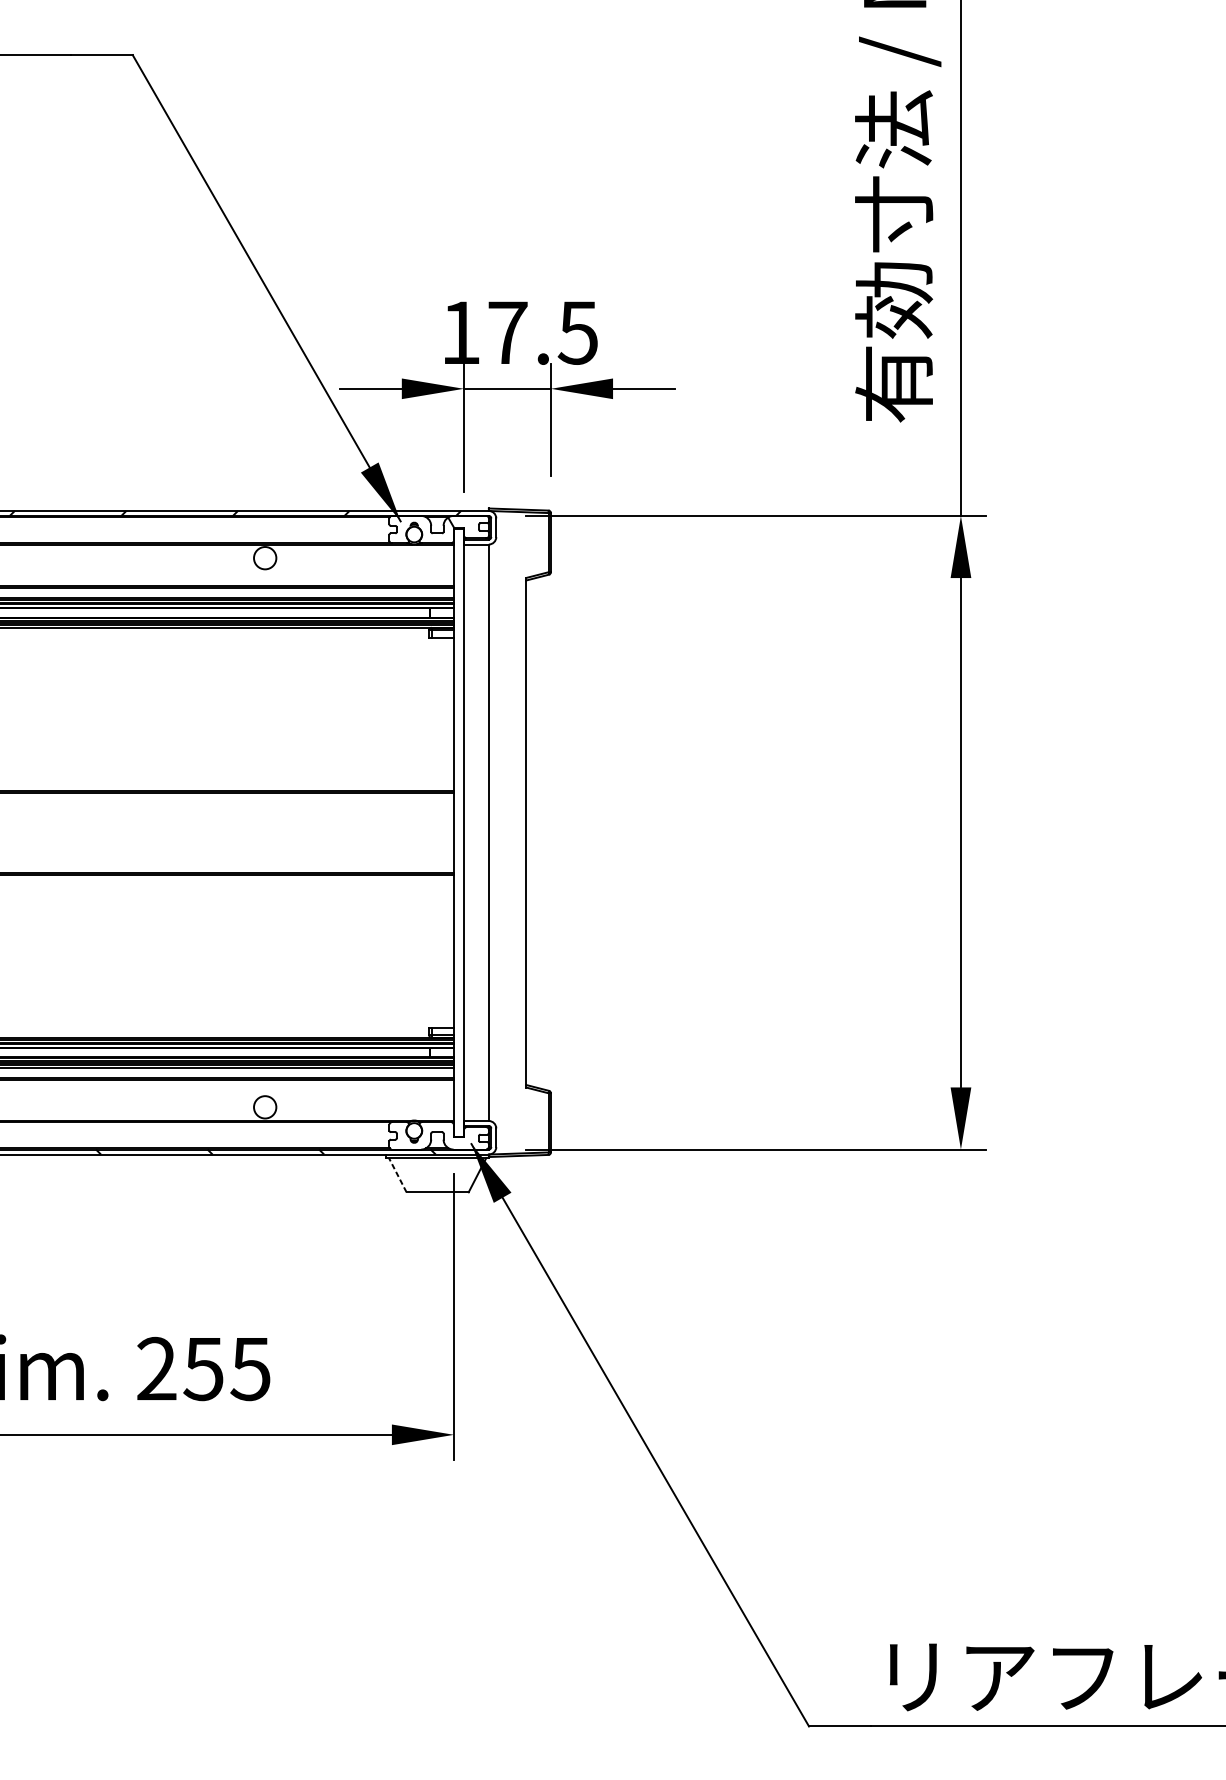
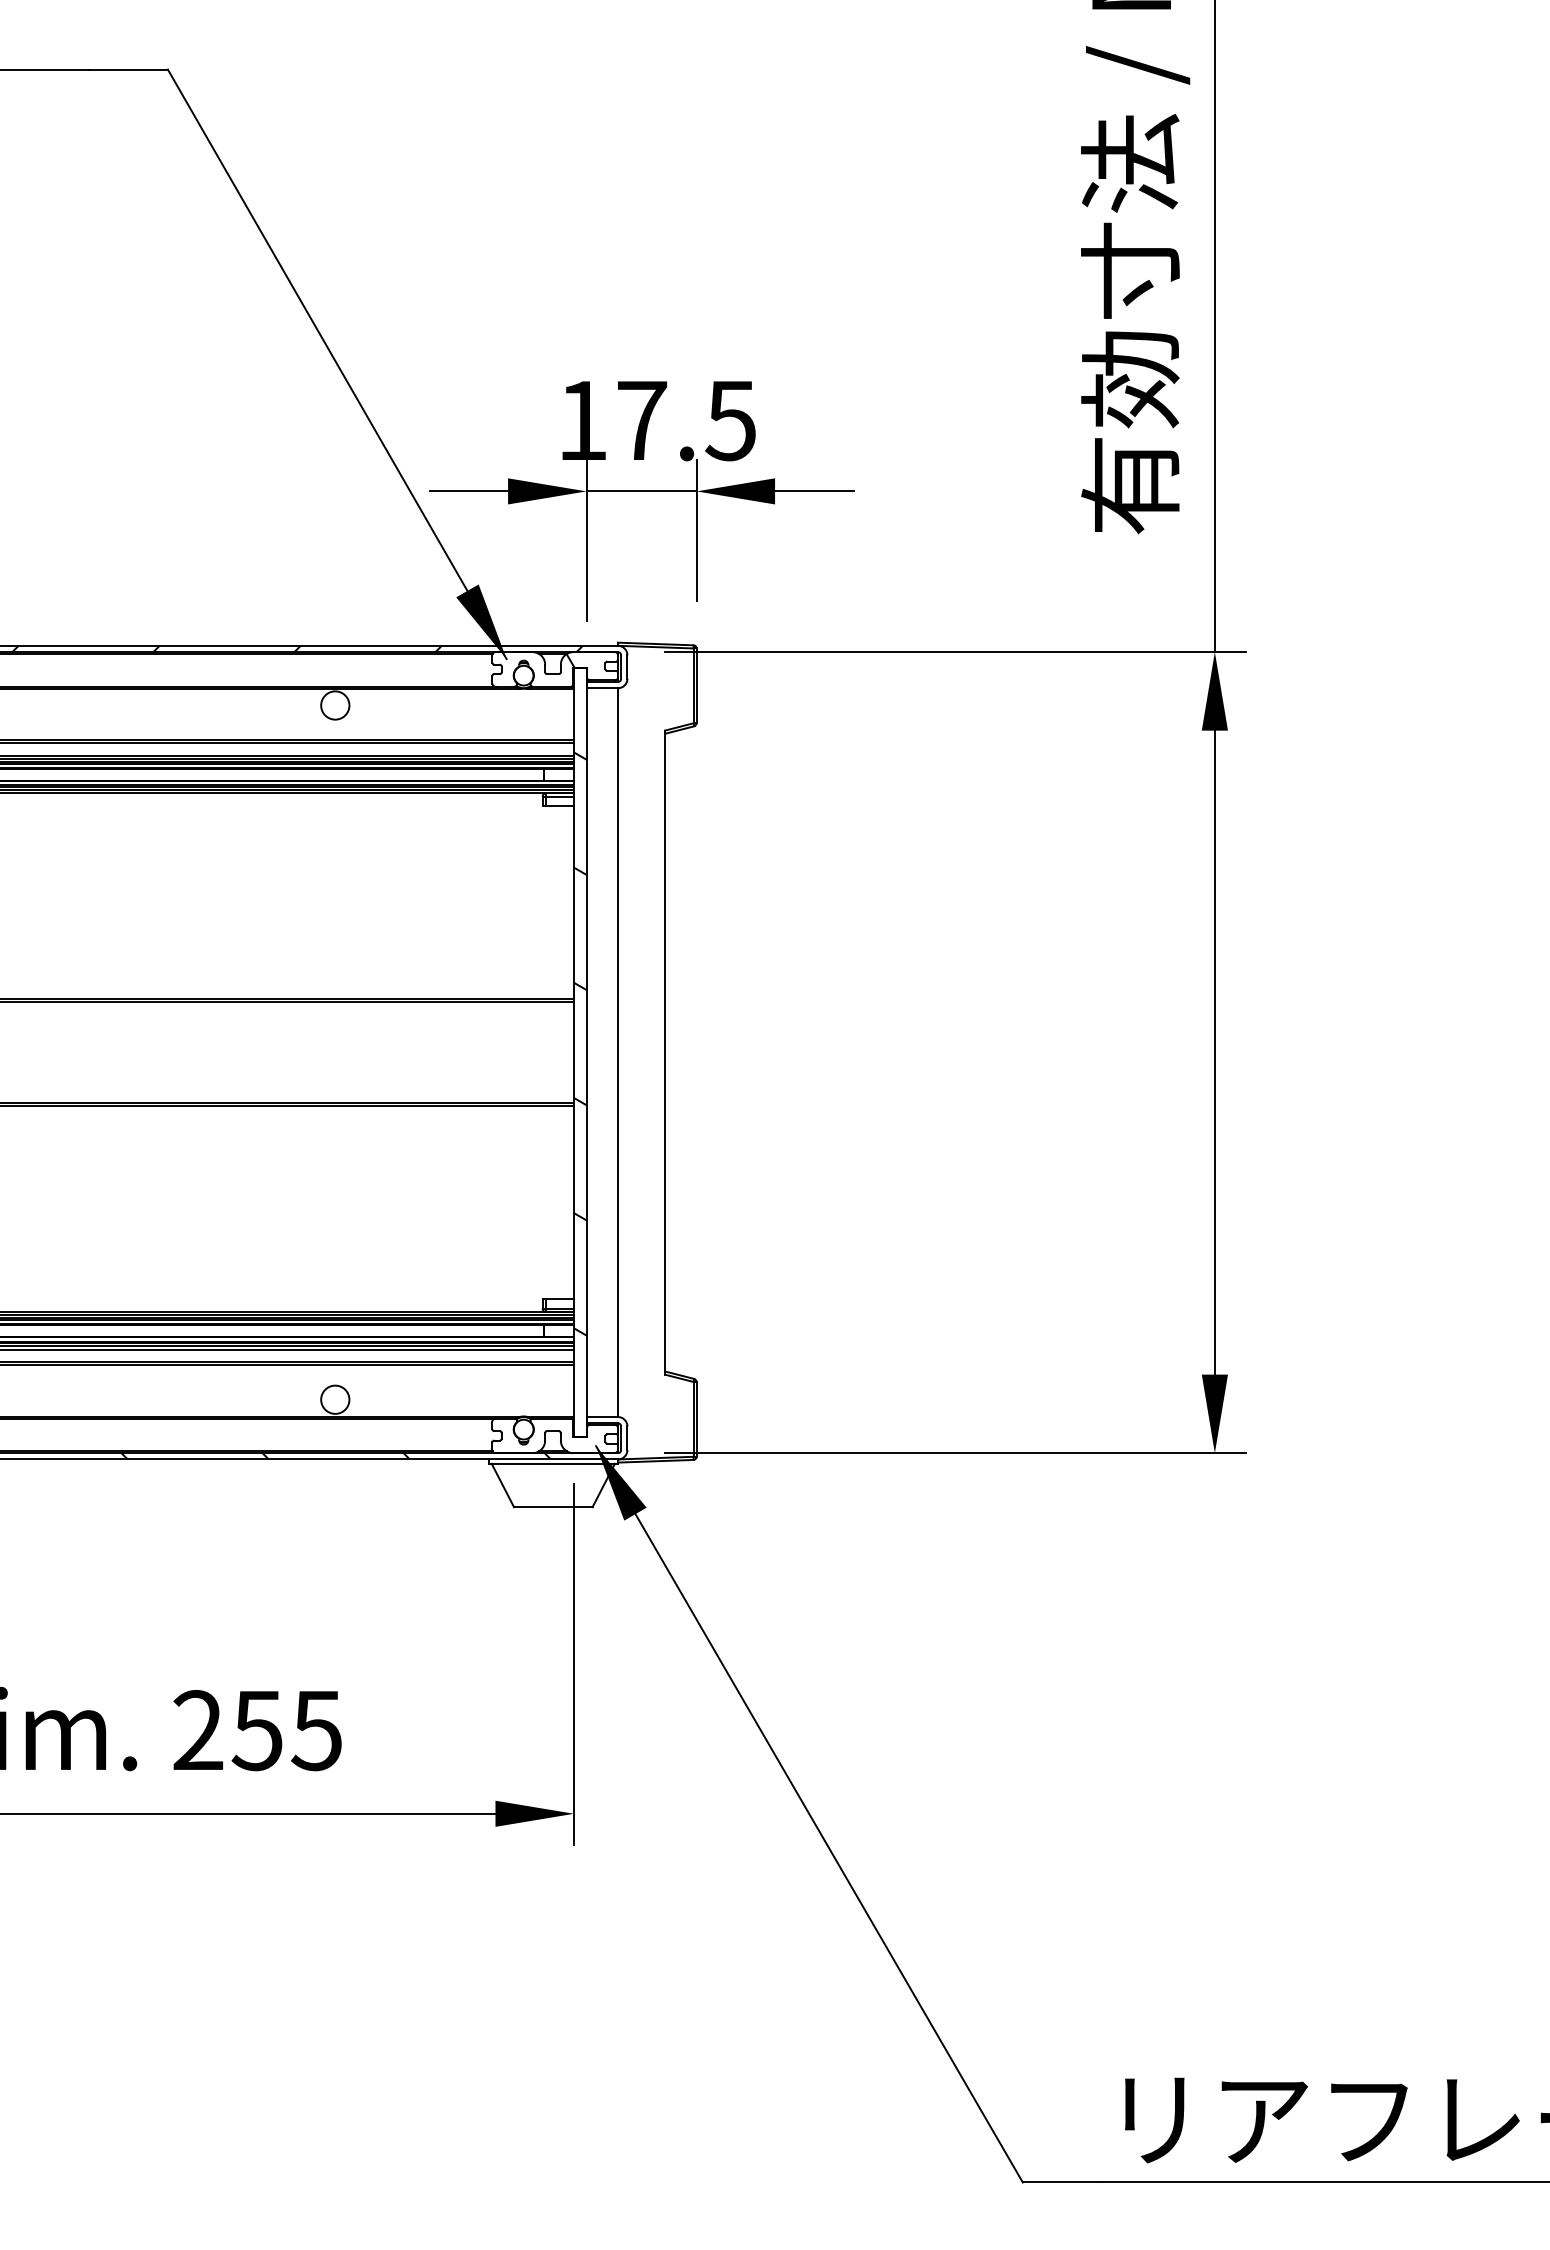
hatch: (459, 825) -> (580, 1043), added
line: (397, 1175) -> (502, 1485), dashed -> solid

